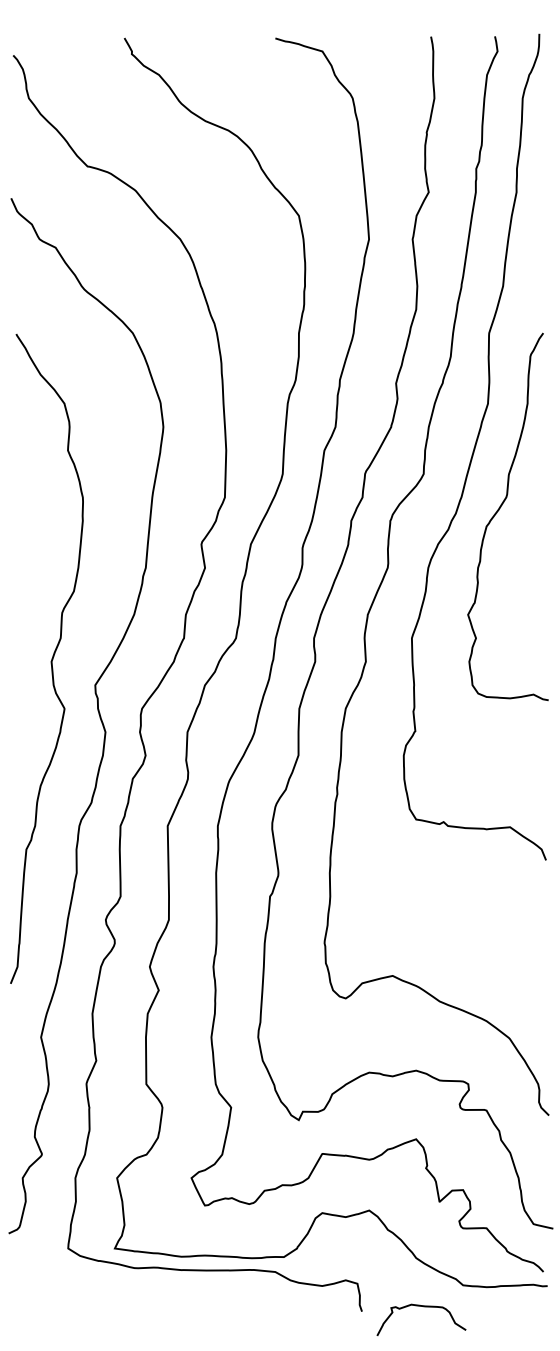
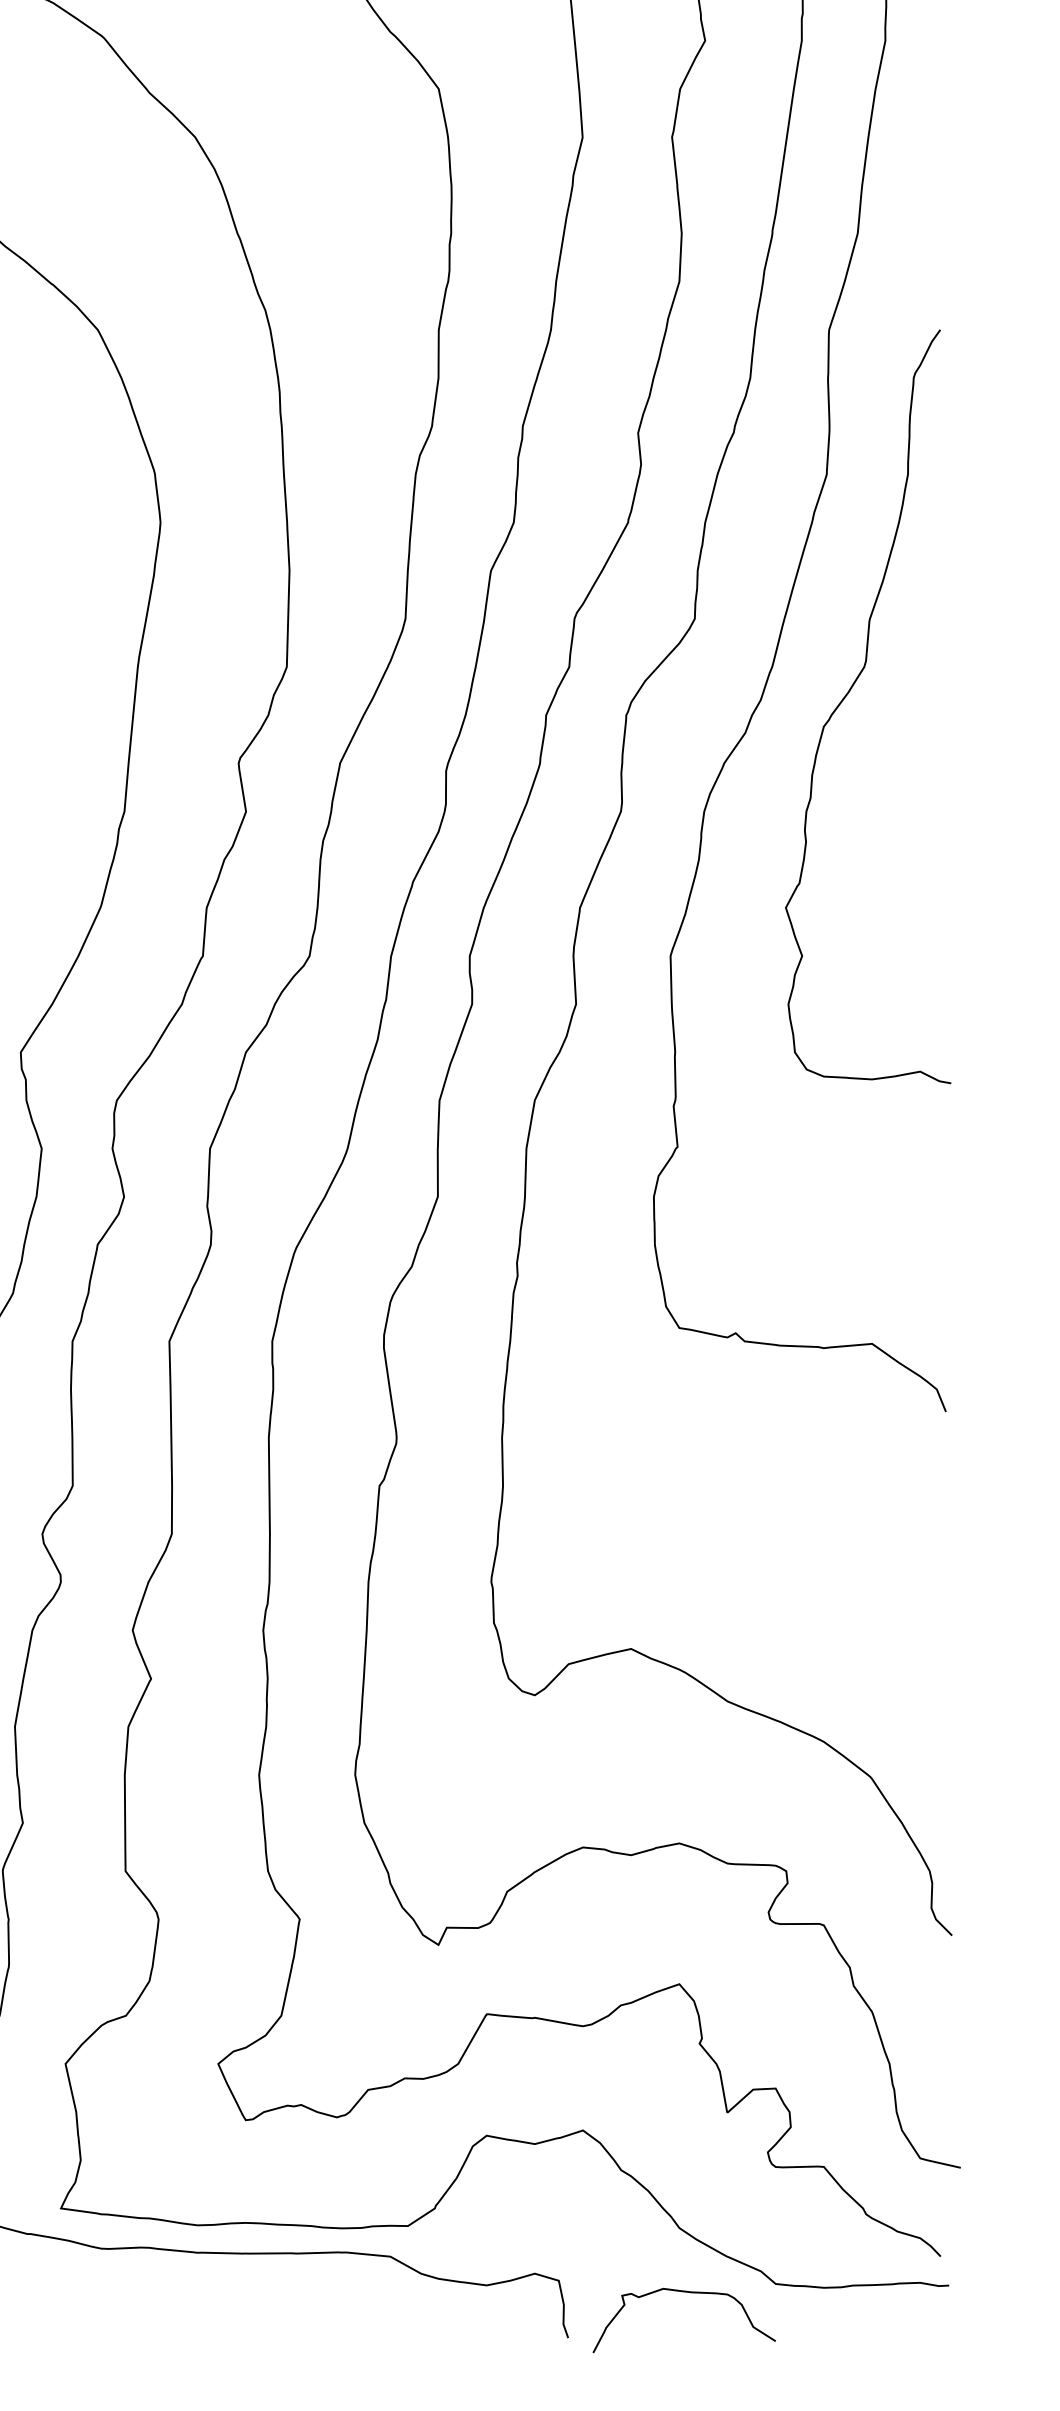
curve: (423, 1307) -> (688, 2294), moved

